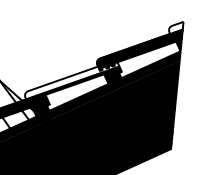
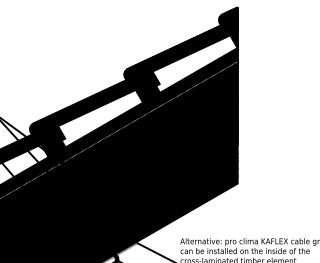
fill: (175, 28) -> (227, 17), added
fill: (71, 81) -> (92, 104), added

